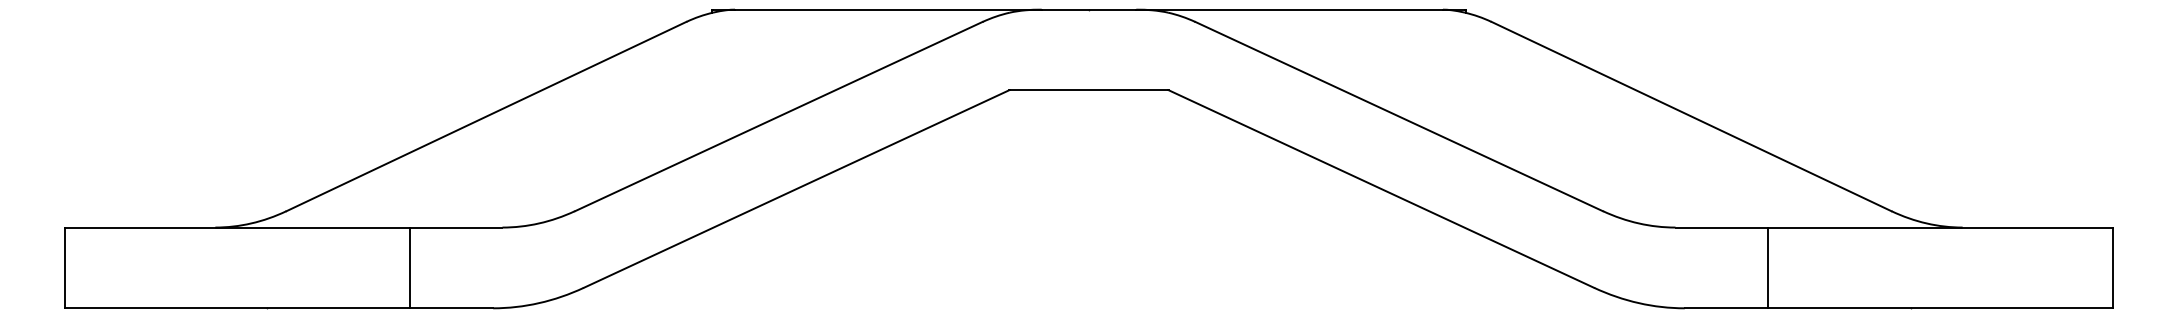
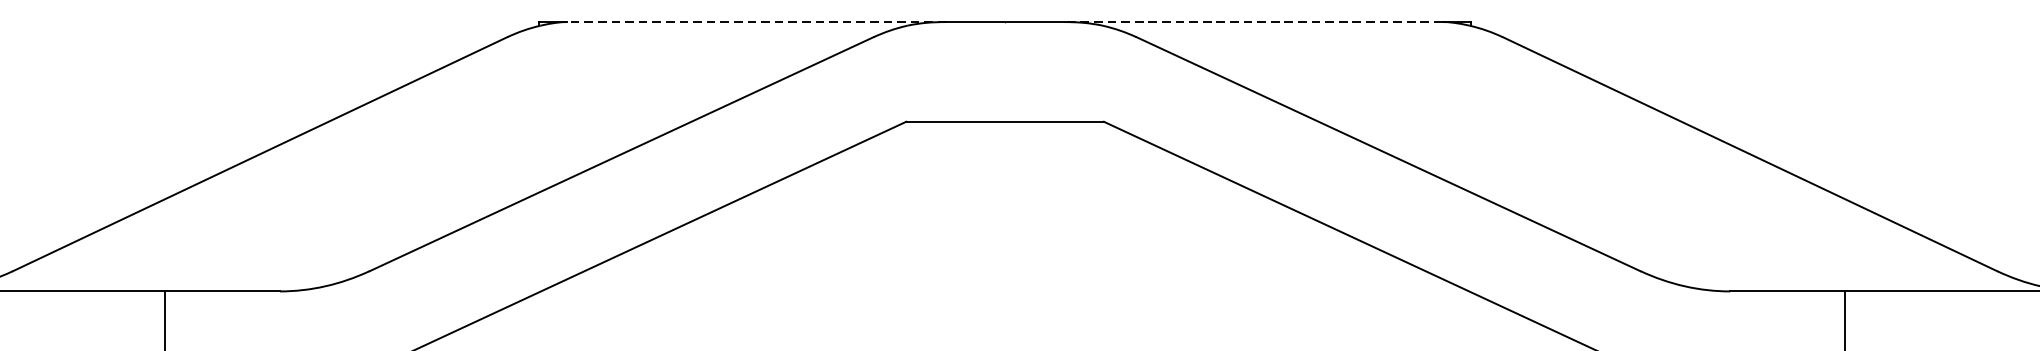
line: (887, 9) -> (755, 21), solid -> dashed
line: (1289, 9) -> (1252, 21), solid -> dashed

